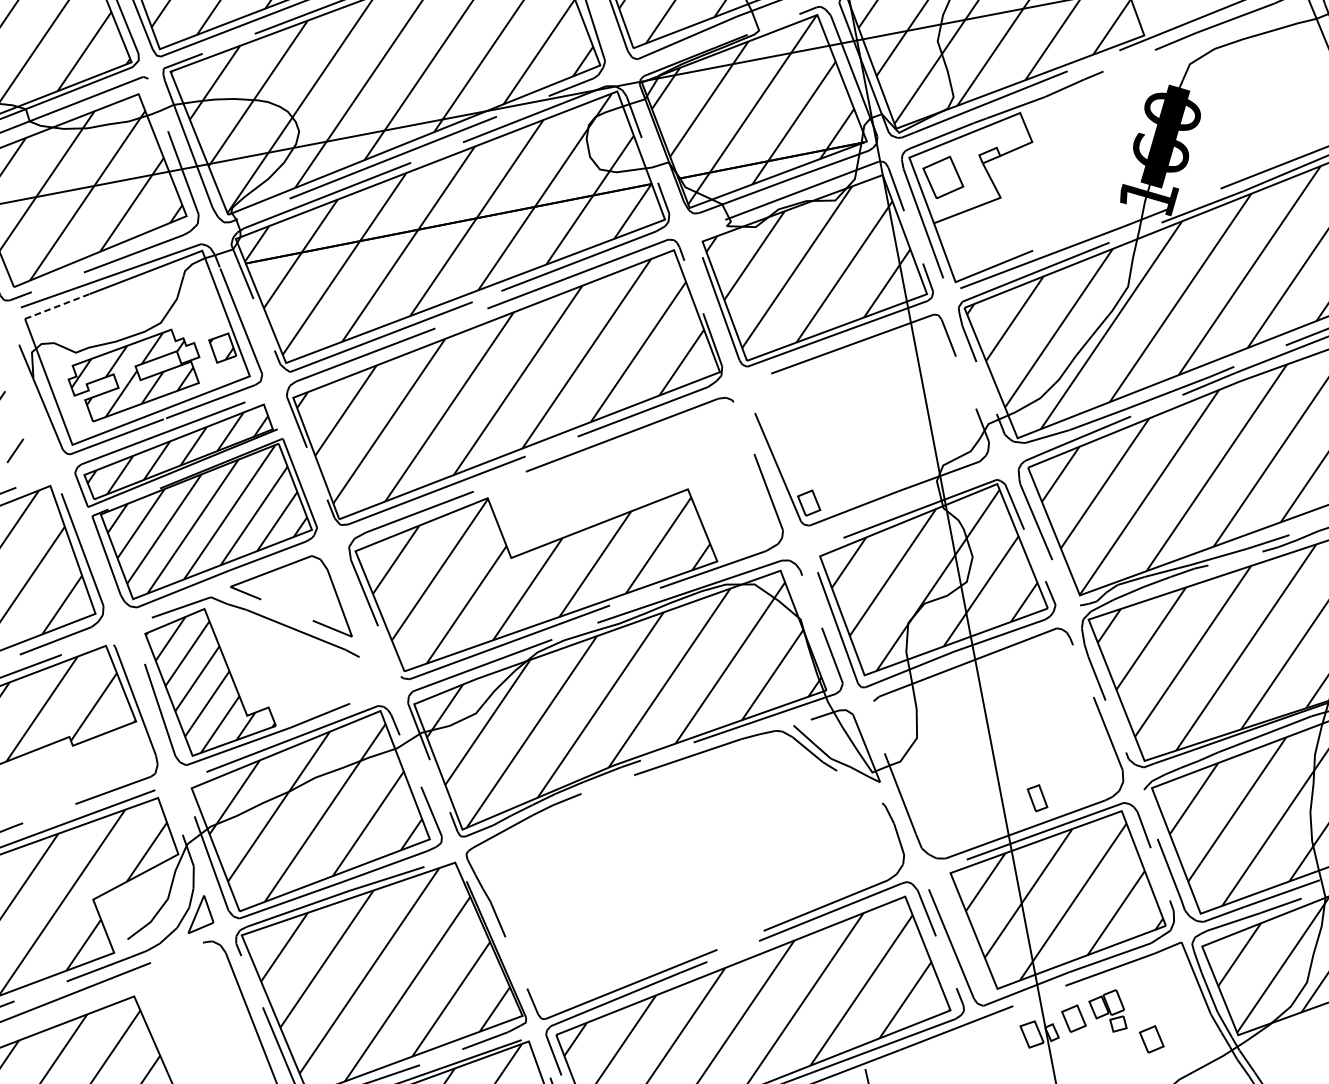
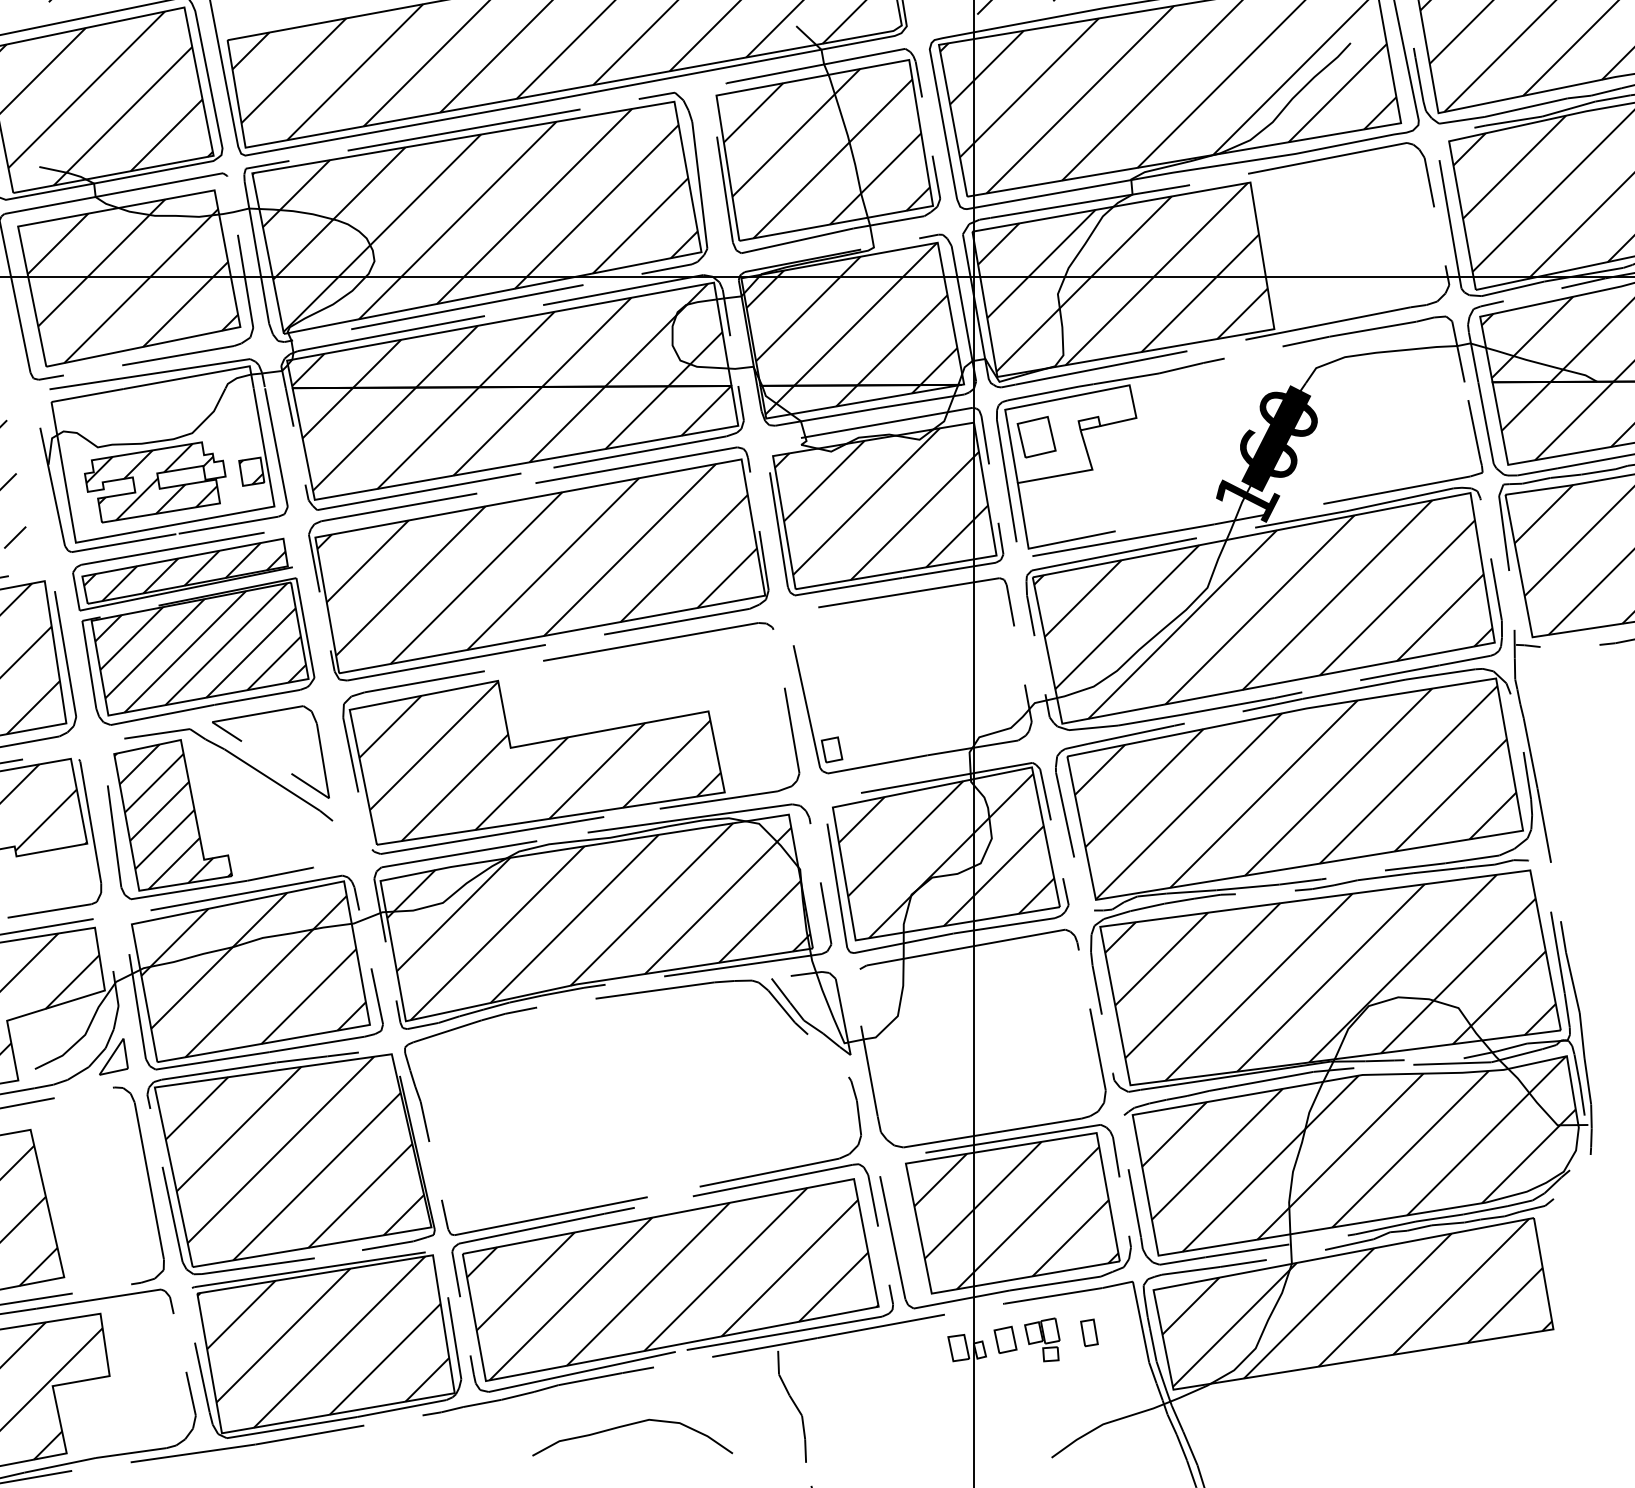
line: (57, 306) -> (87, 395), dashed -> solid
part: (1037, 797) -> (1089, 1332), moved
part: (1151, 1039) -> (1082, 1376), removed

